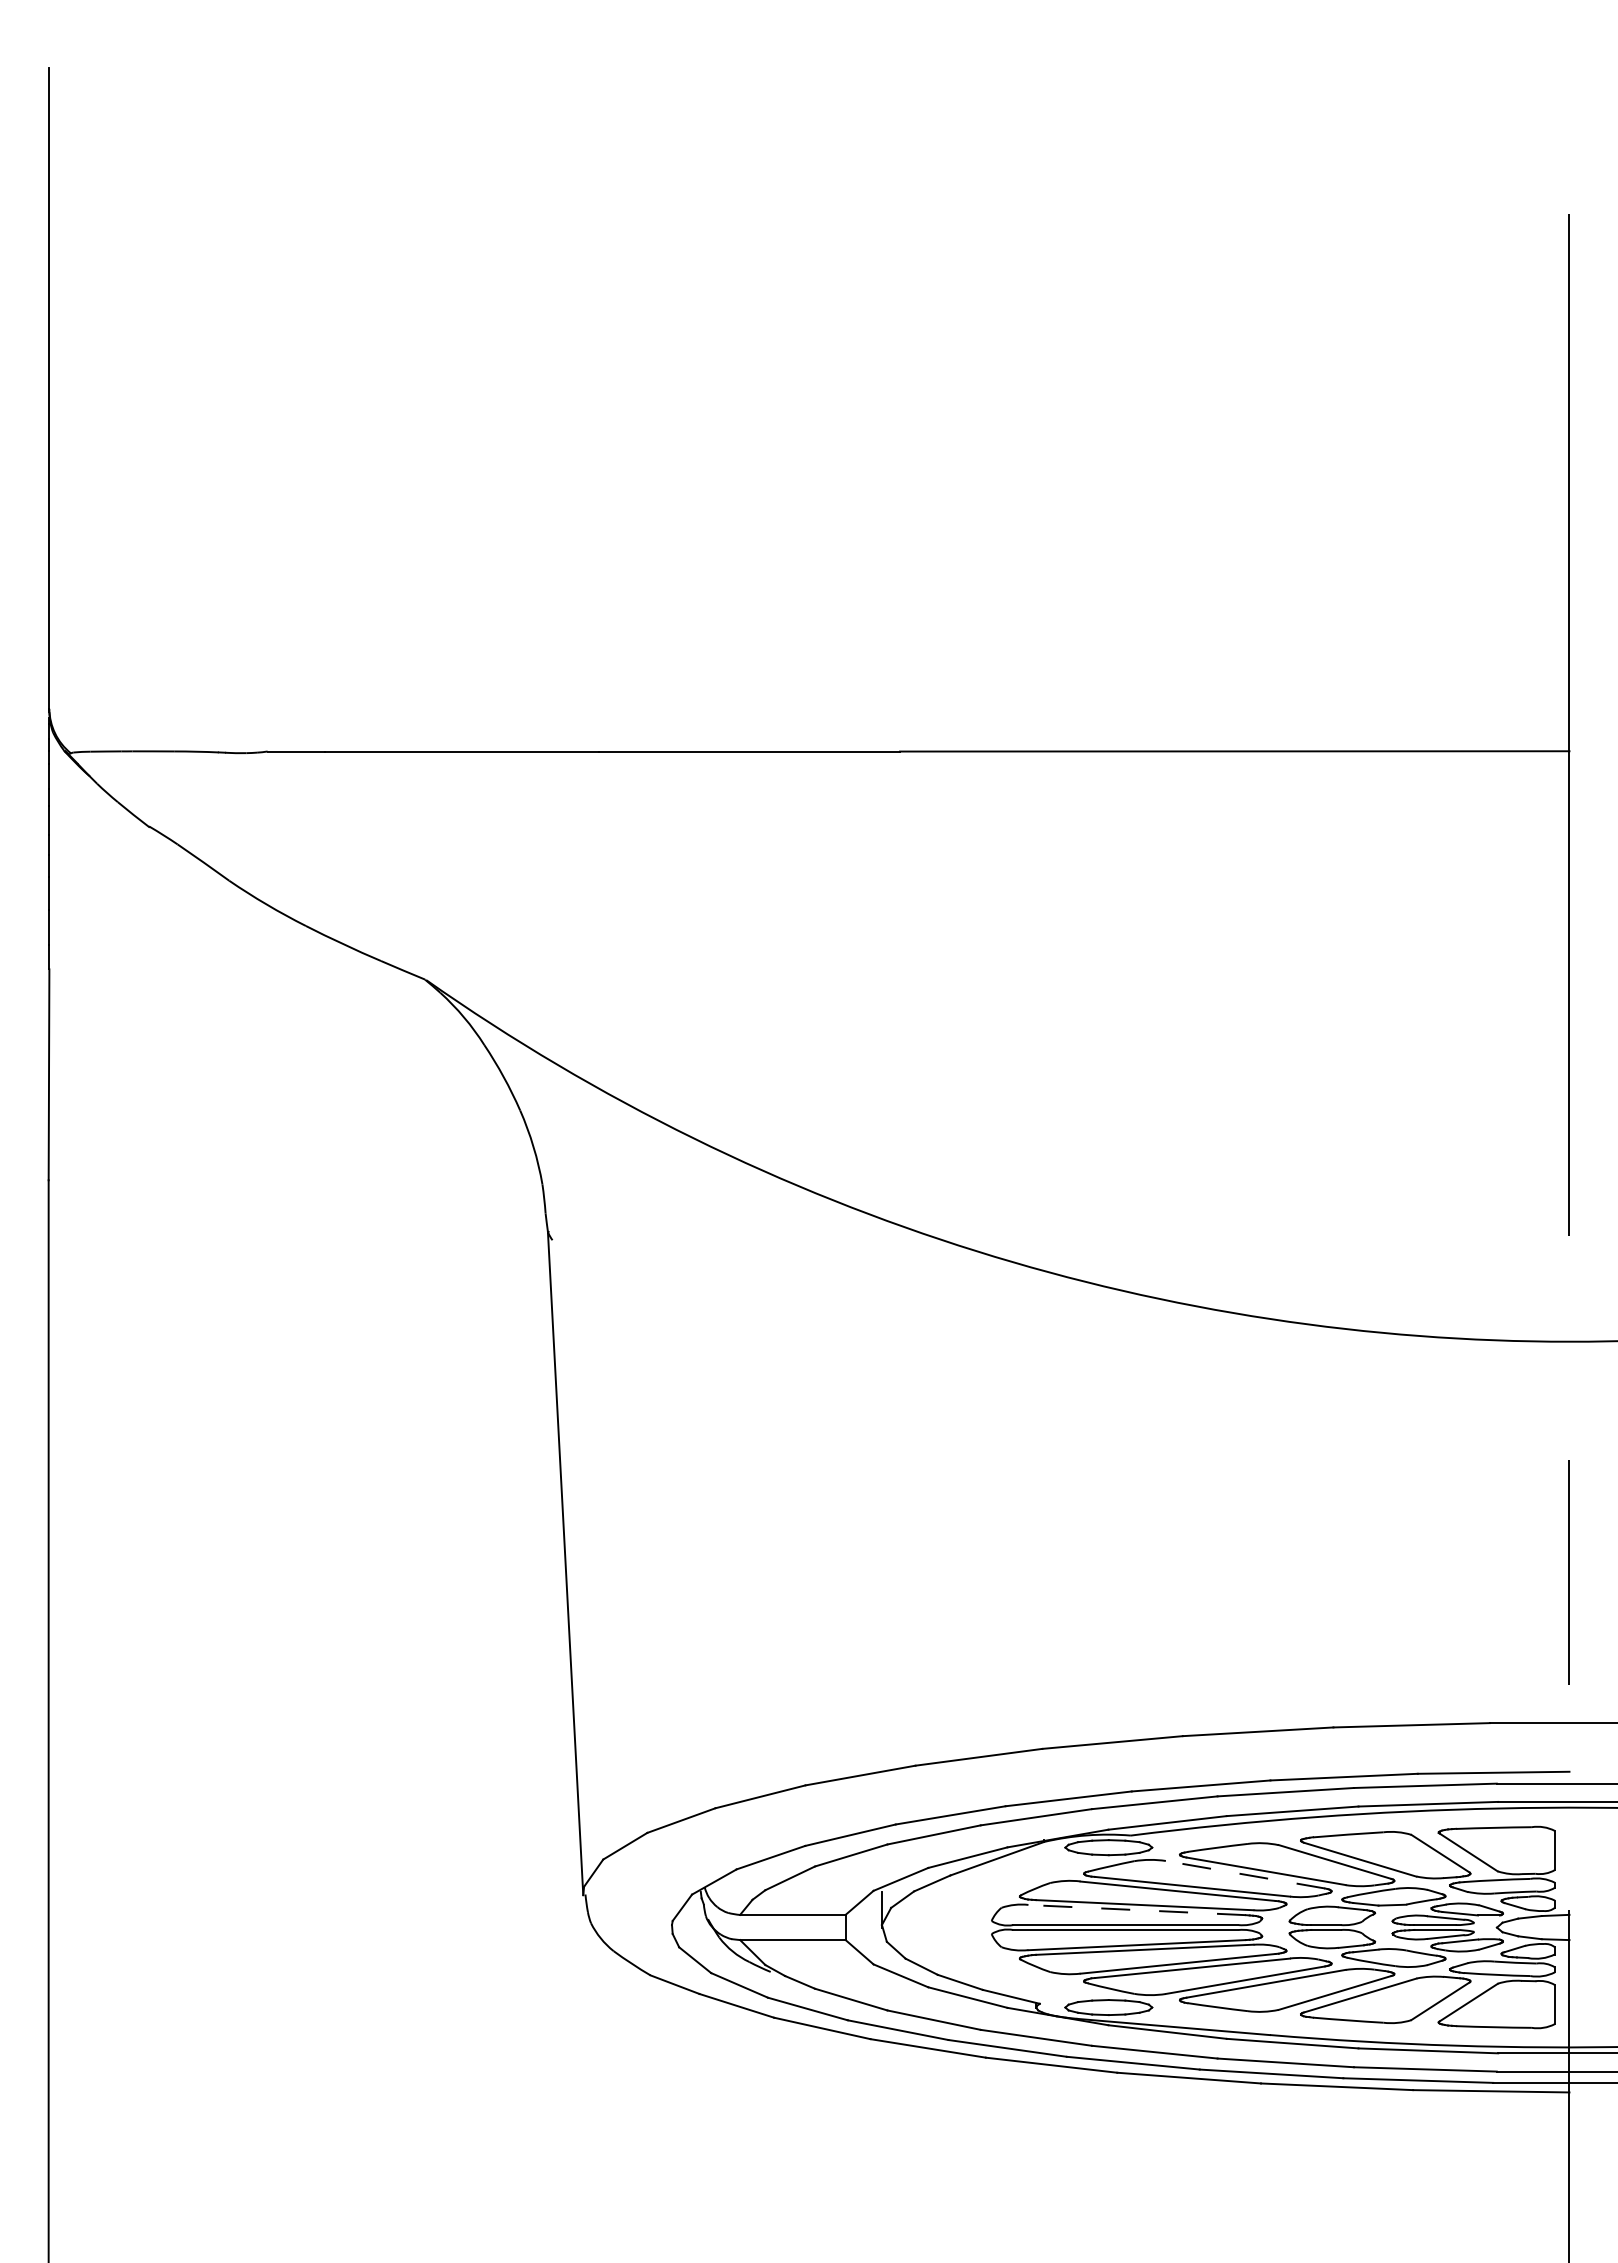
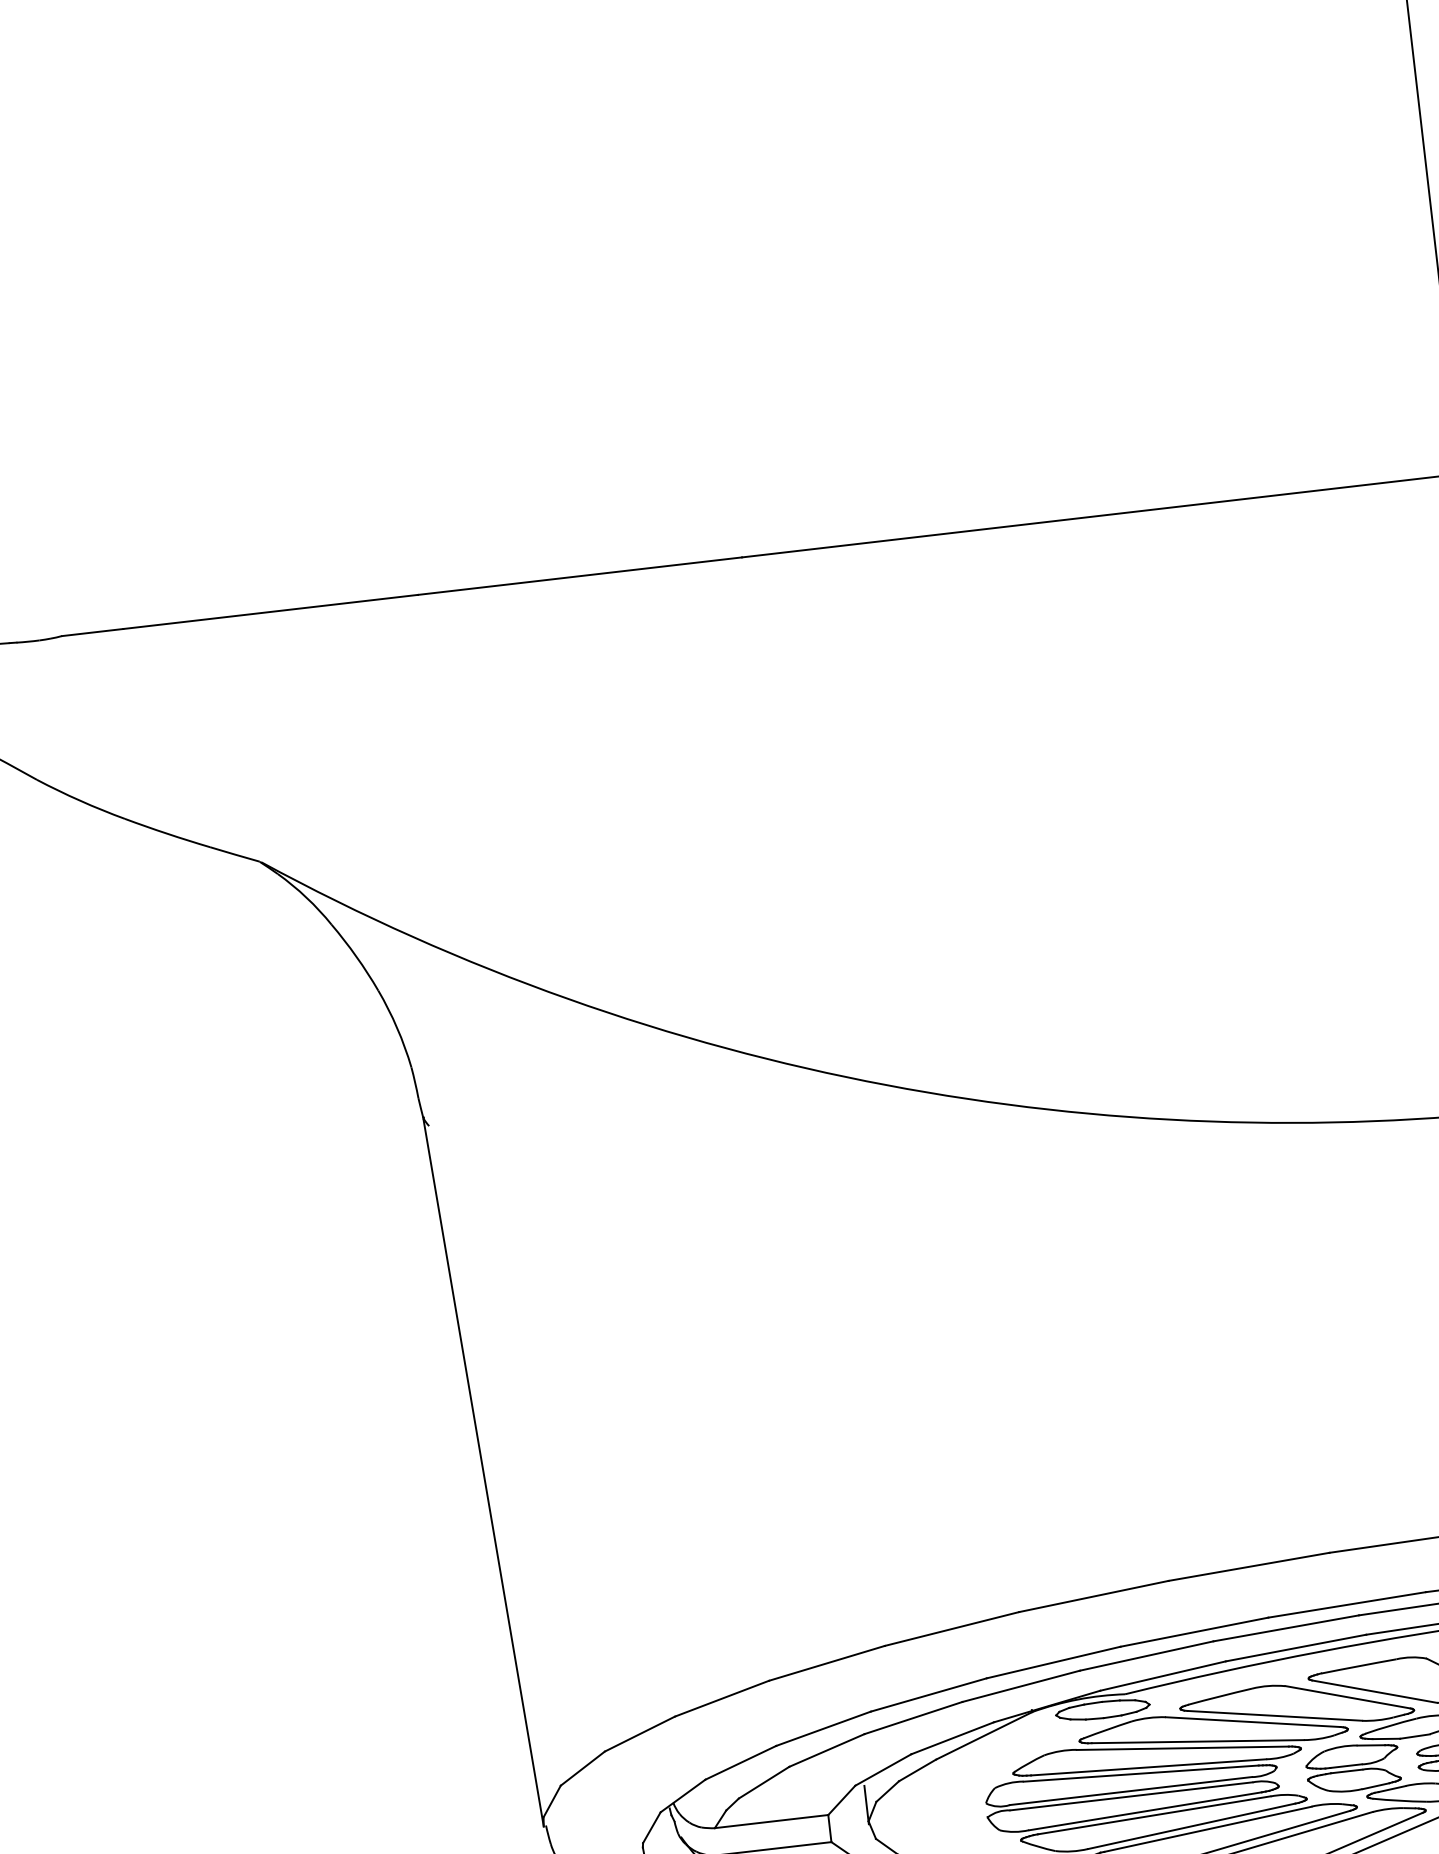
line: (1245, 1874) -> (1253, 1721), dashed -> solid
line: (1137, 1910) -> (1141, 1774), dashed -> solid

